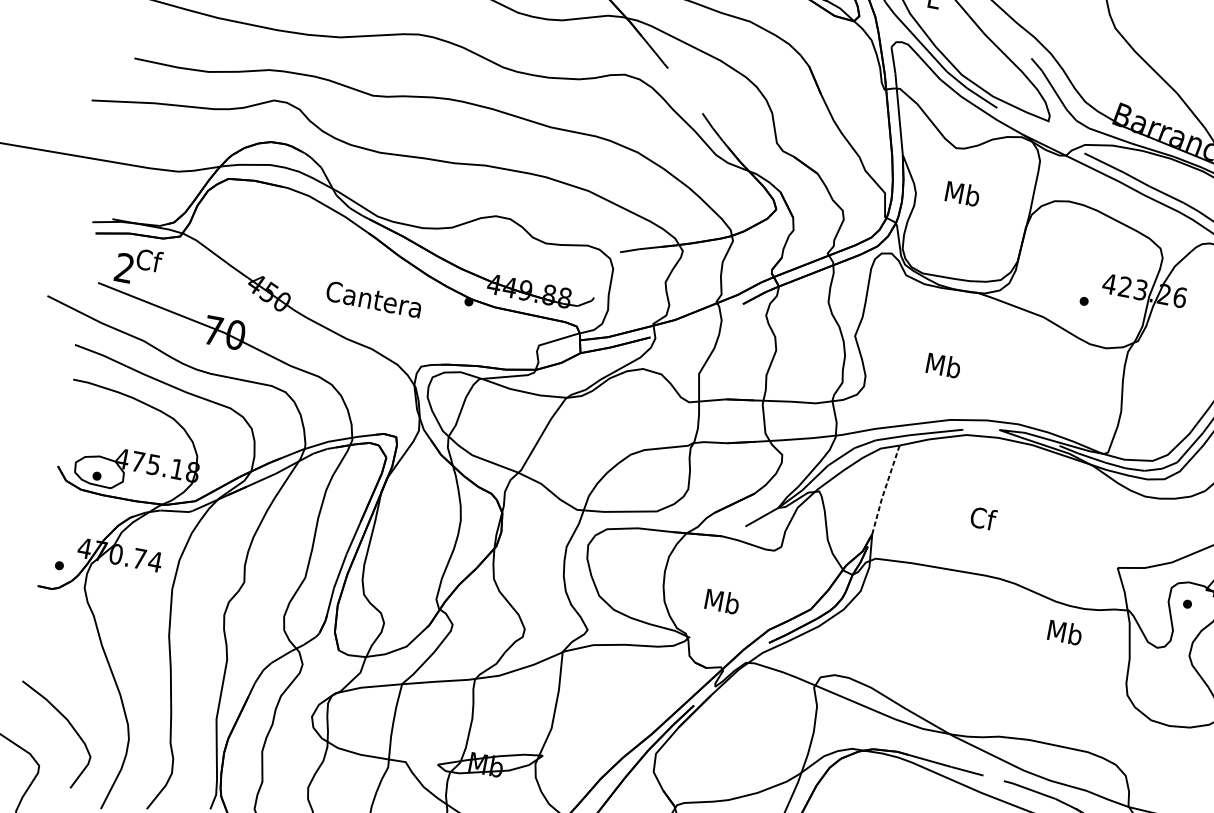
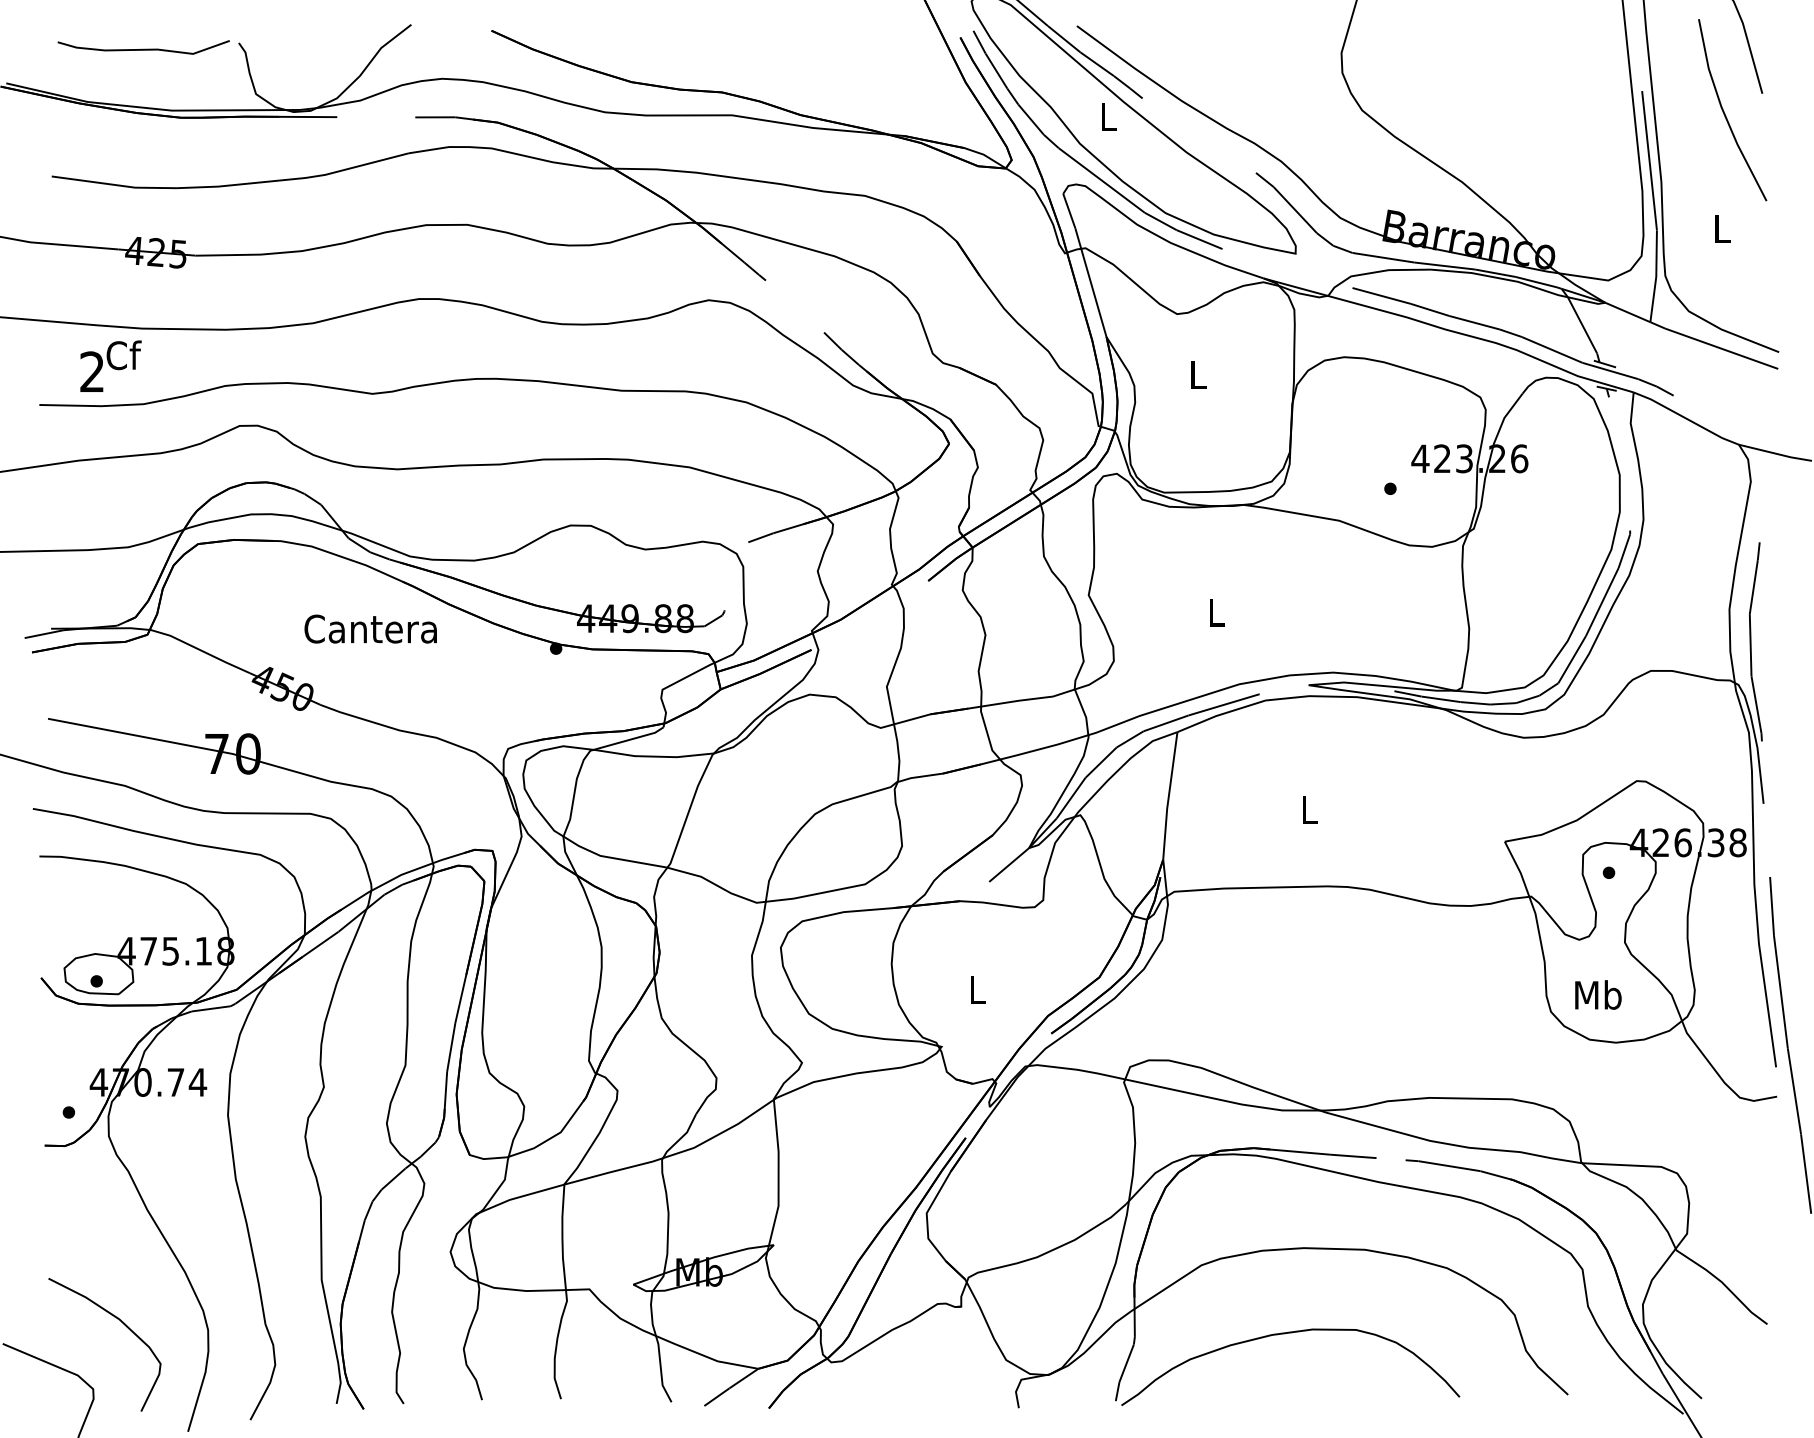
text: (962, 193) -> (1197, 374), Mb -> L
text: (138, 265) -> (110, 365), moved
text: (373, 299) -> (370, 628), moved
text: (943, 365) -> (1216, 612), Mb -> L
line: (884, 489) -> (1168, 795), dashed -> solid
text: (983, 518) -> (1309, 809), Cf -> L
text: (722, 601) -> (977, 989), Mb -> L
text: (1065, 632) -> (1598, 994), moved

